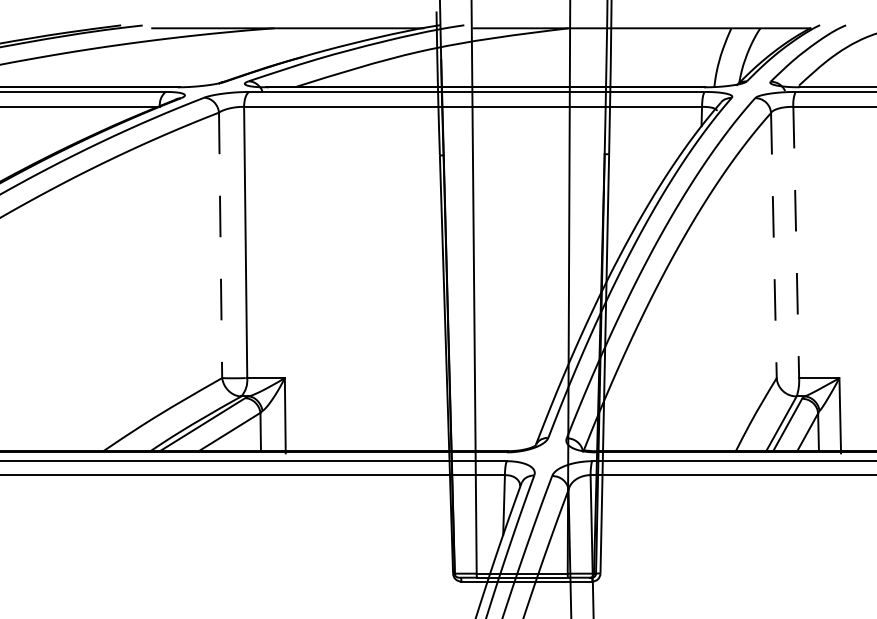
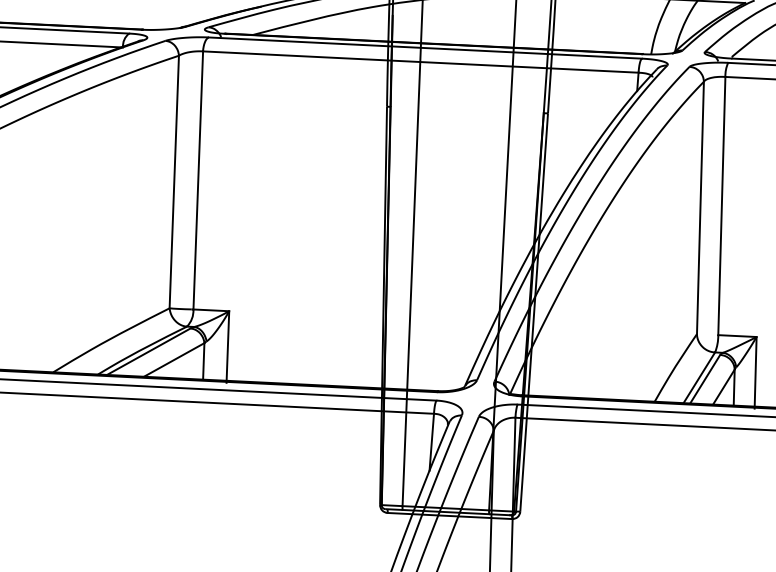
line: (796, 242) -> (722, 206), dashed -> solid
line: (220, 245) -> (174, 182), dashed -> solid
line: (773, 245) -> (700, 207), dashed -> solid

